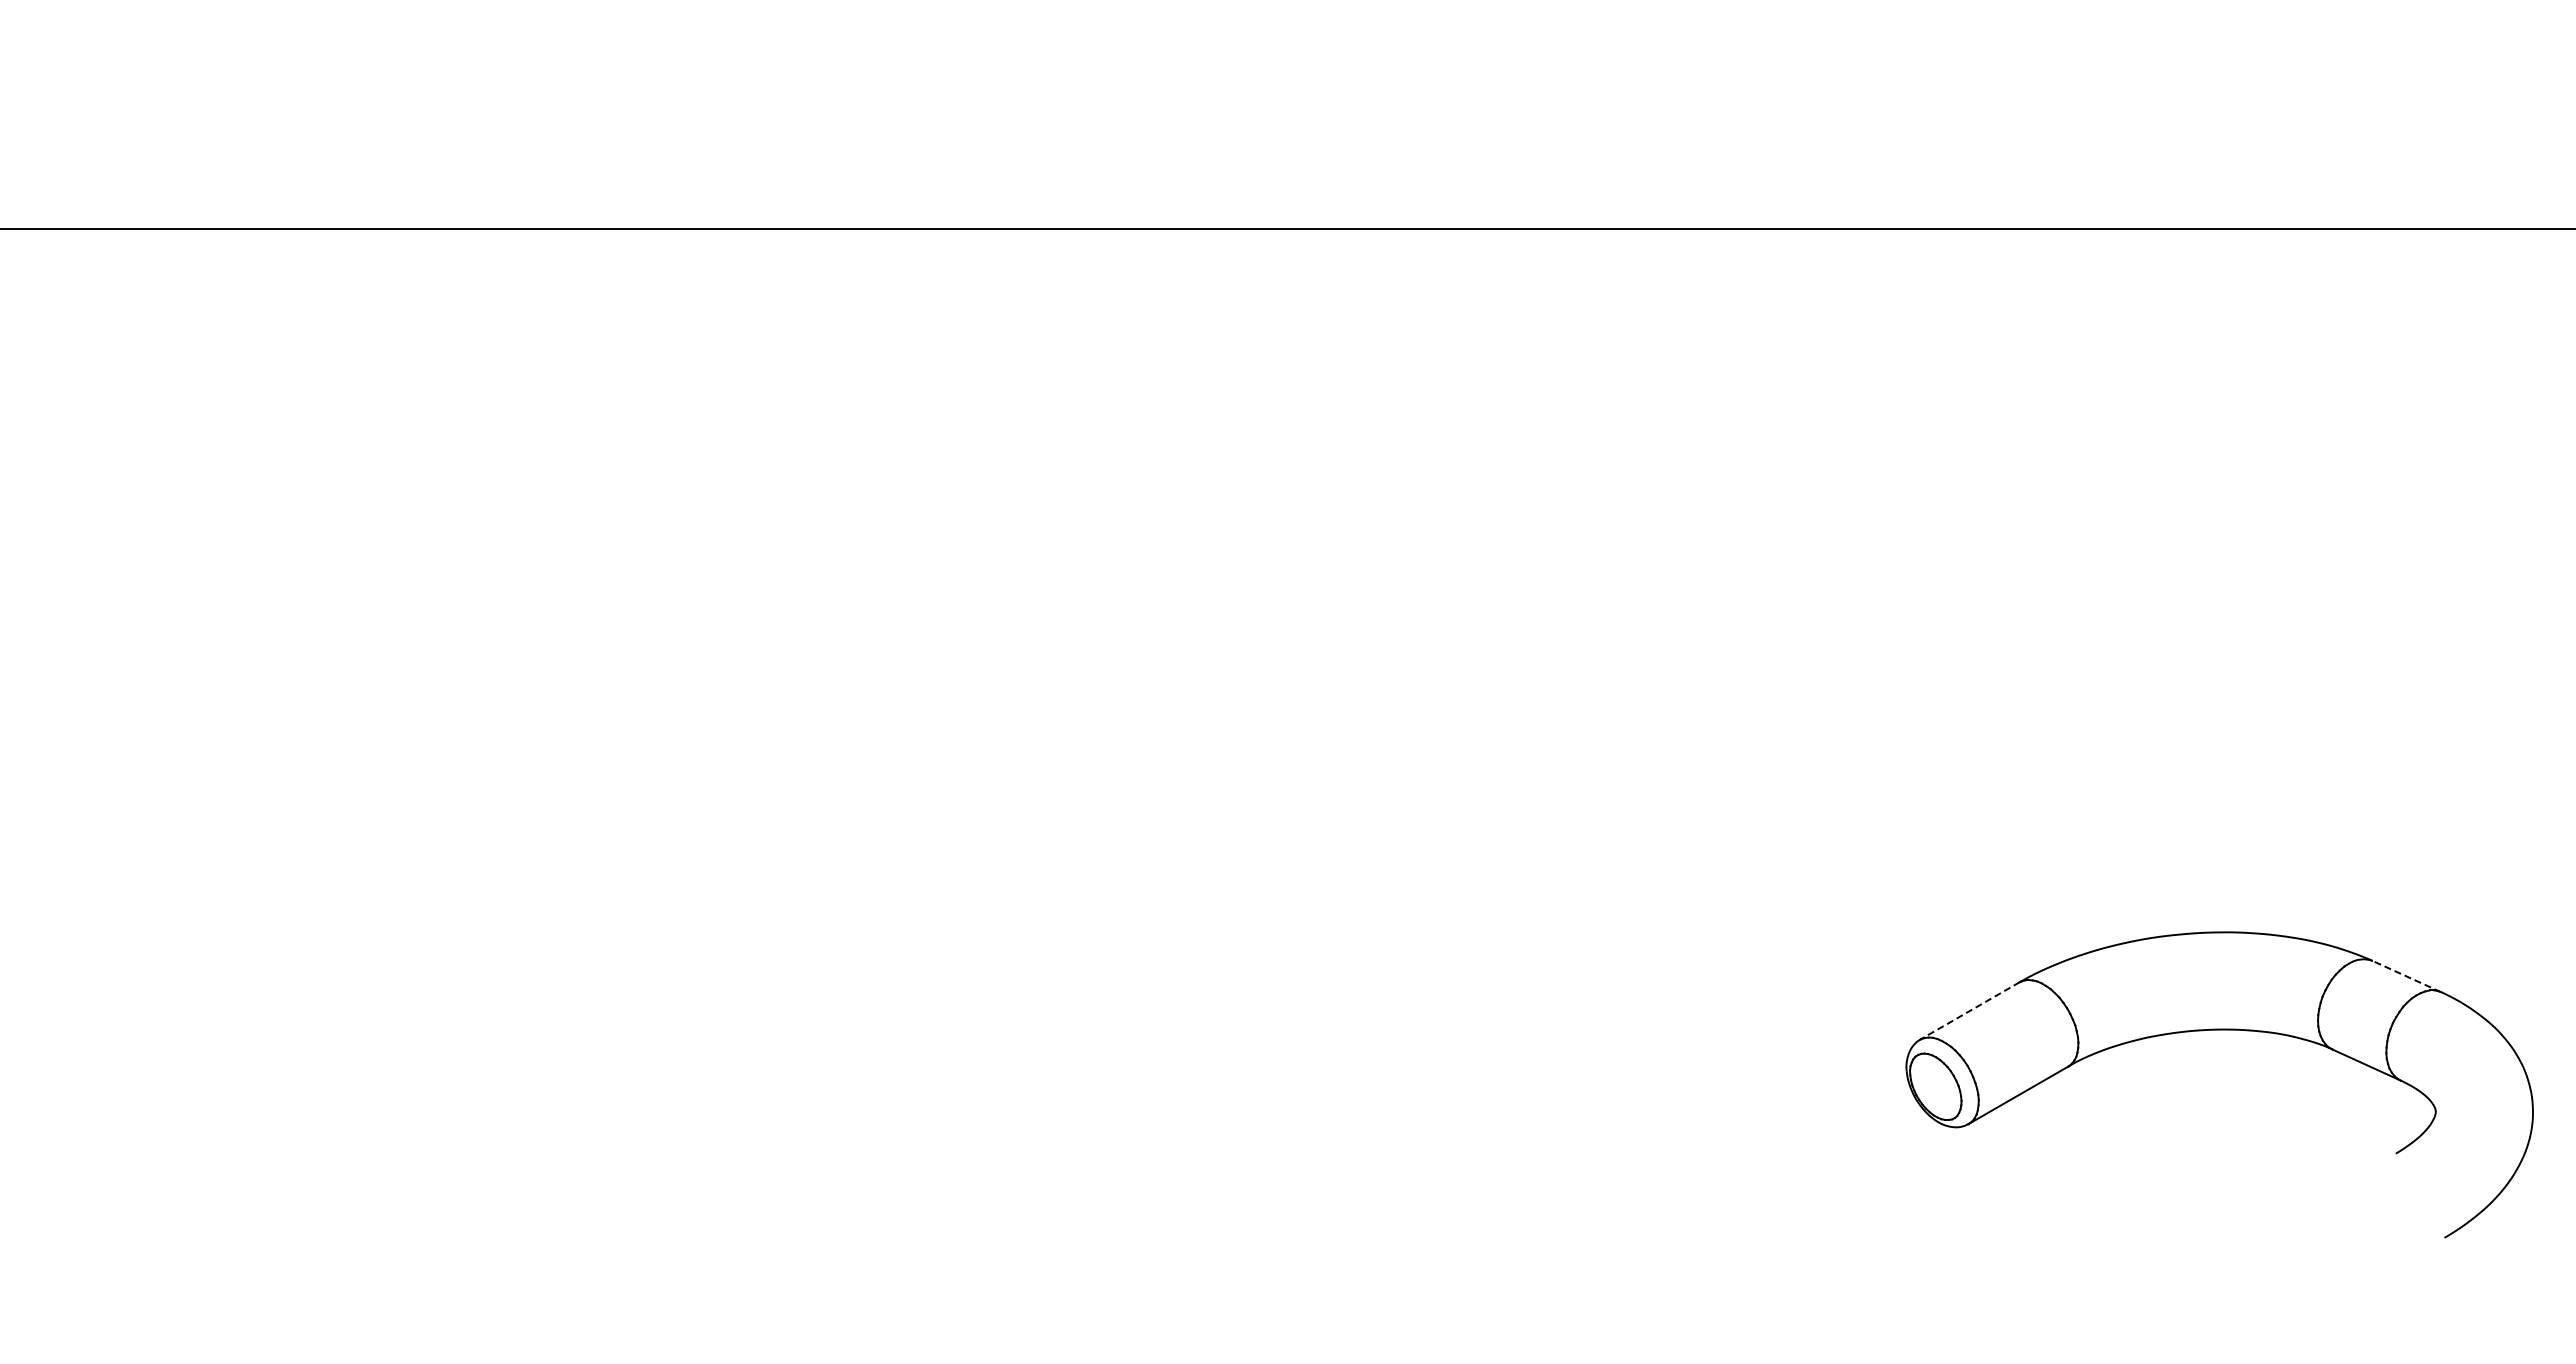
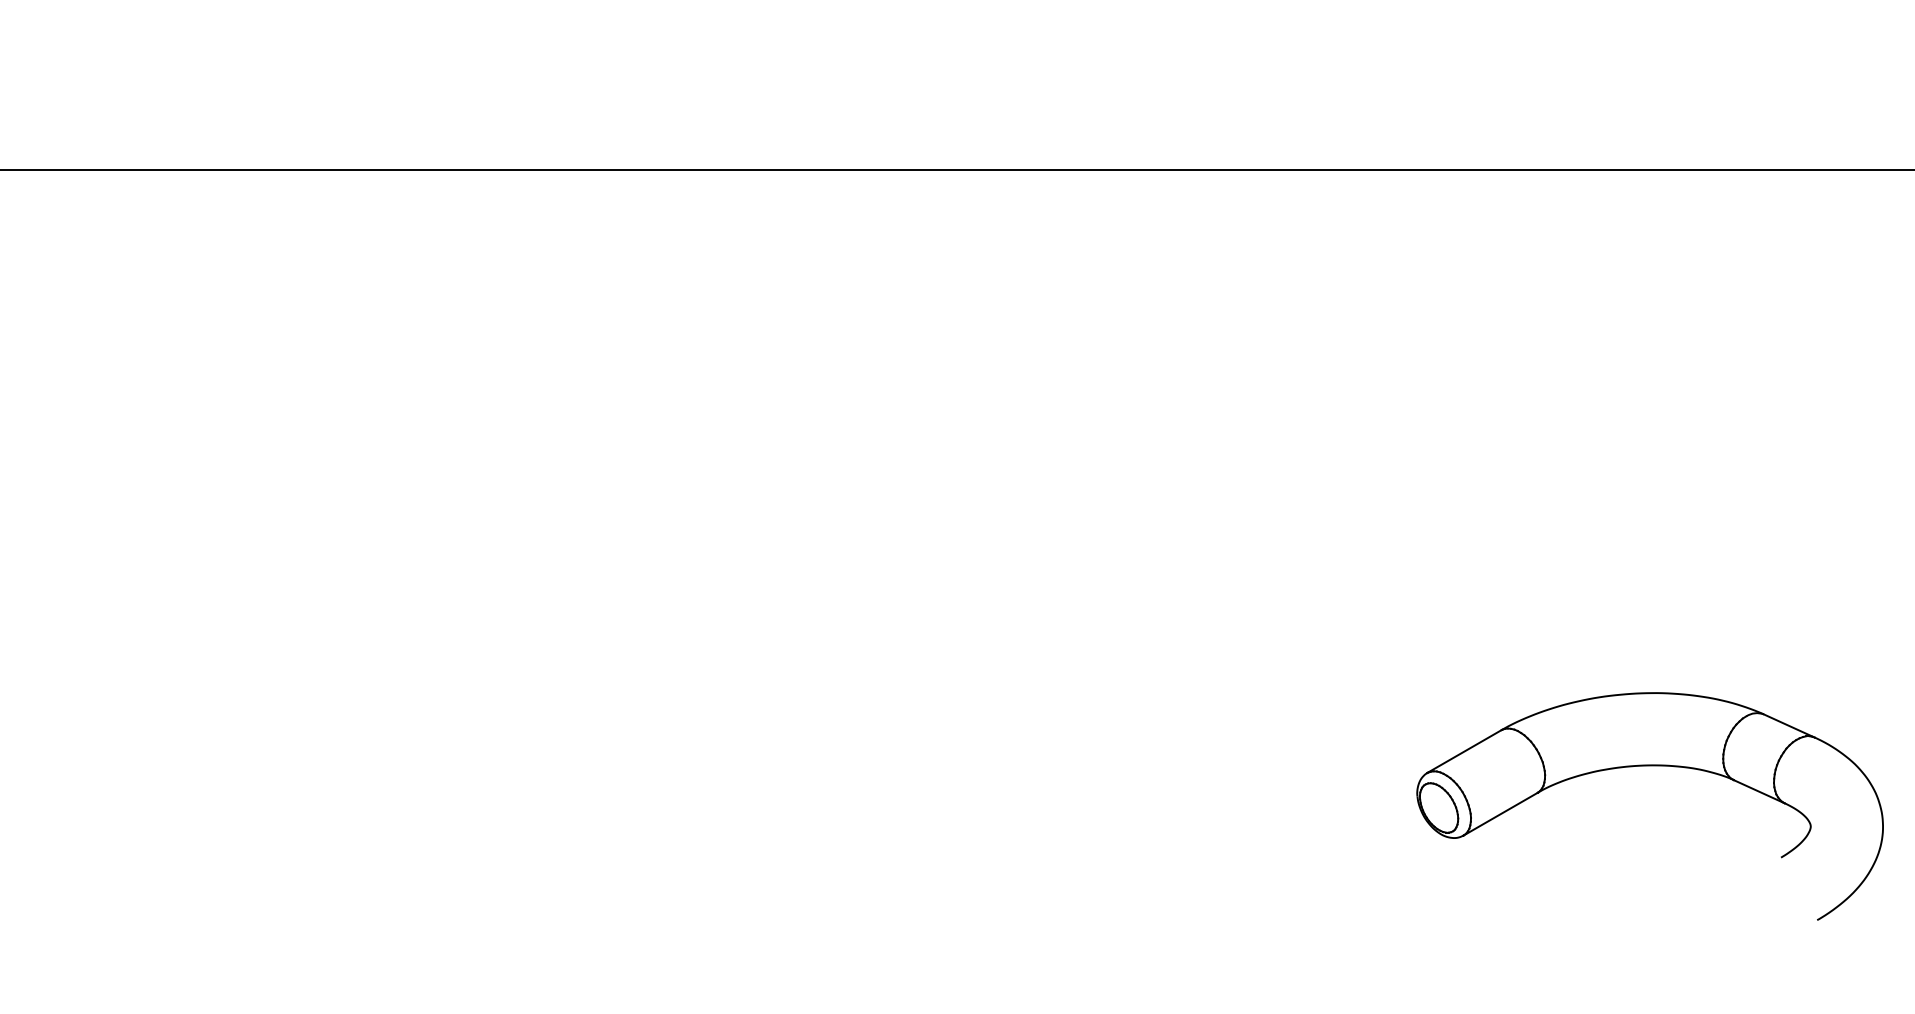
line: (2406, 976) -> (1788, 725), dashed -> solid
line: (1969, 1010) -> (1464, 751), dashed -> solid

